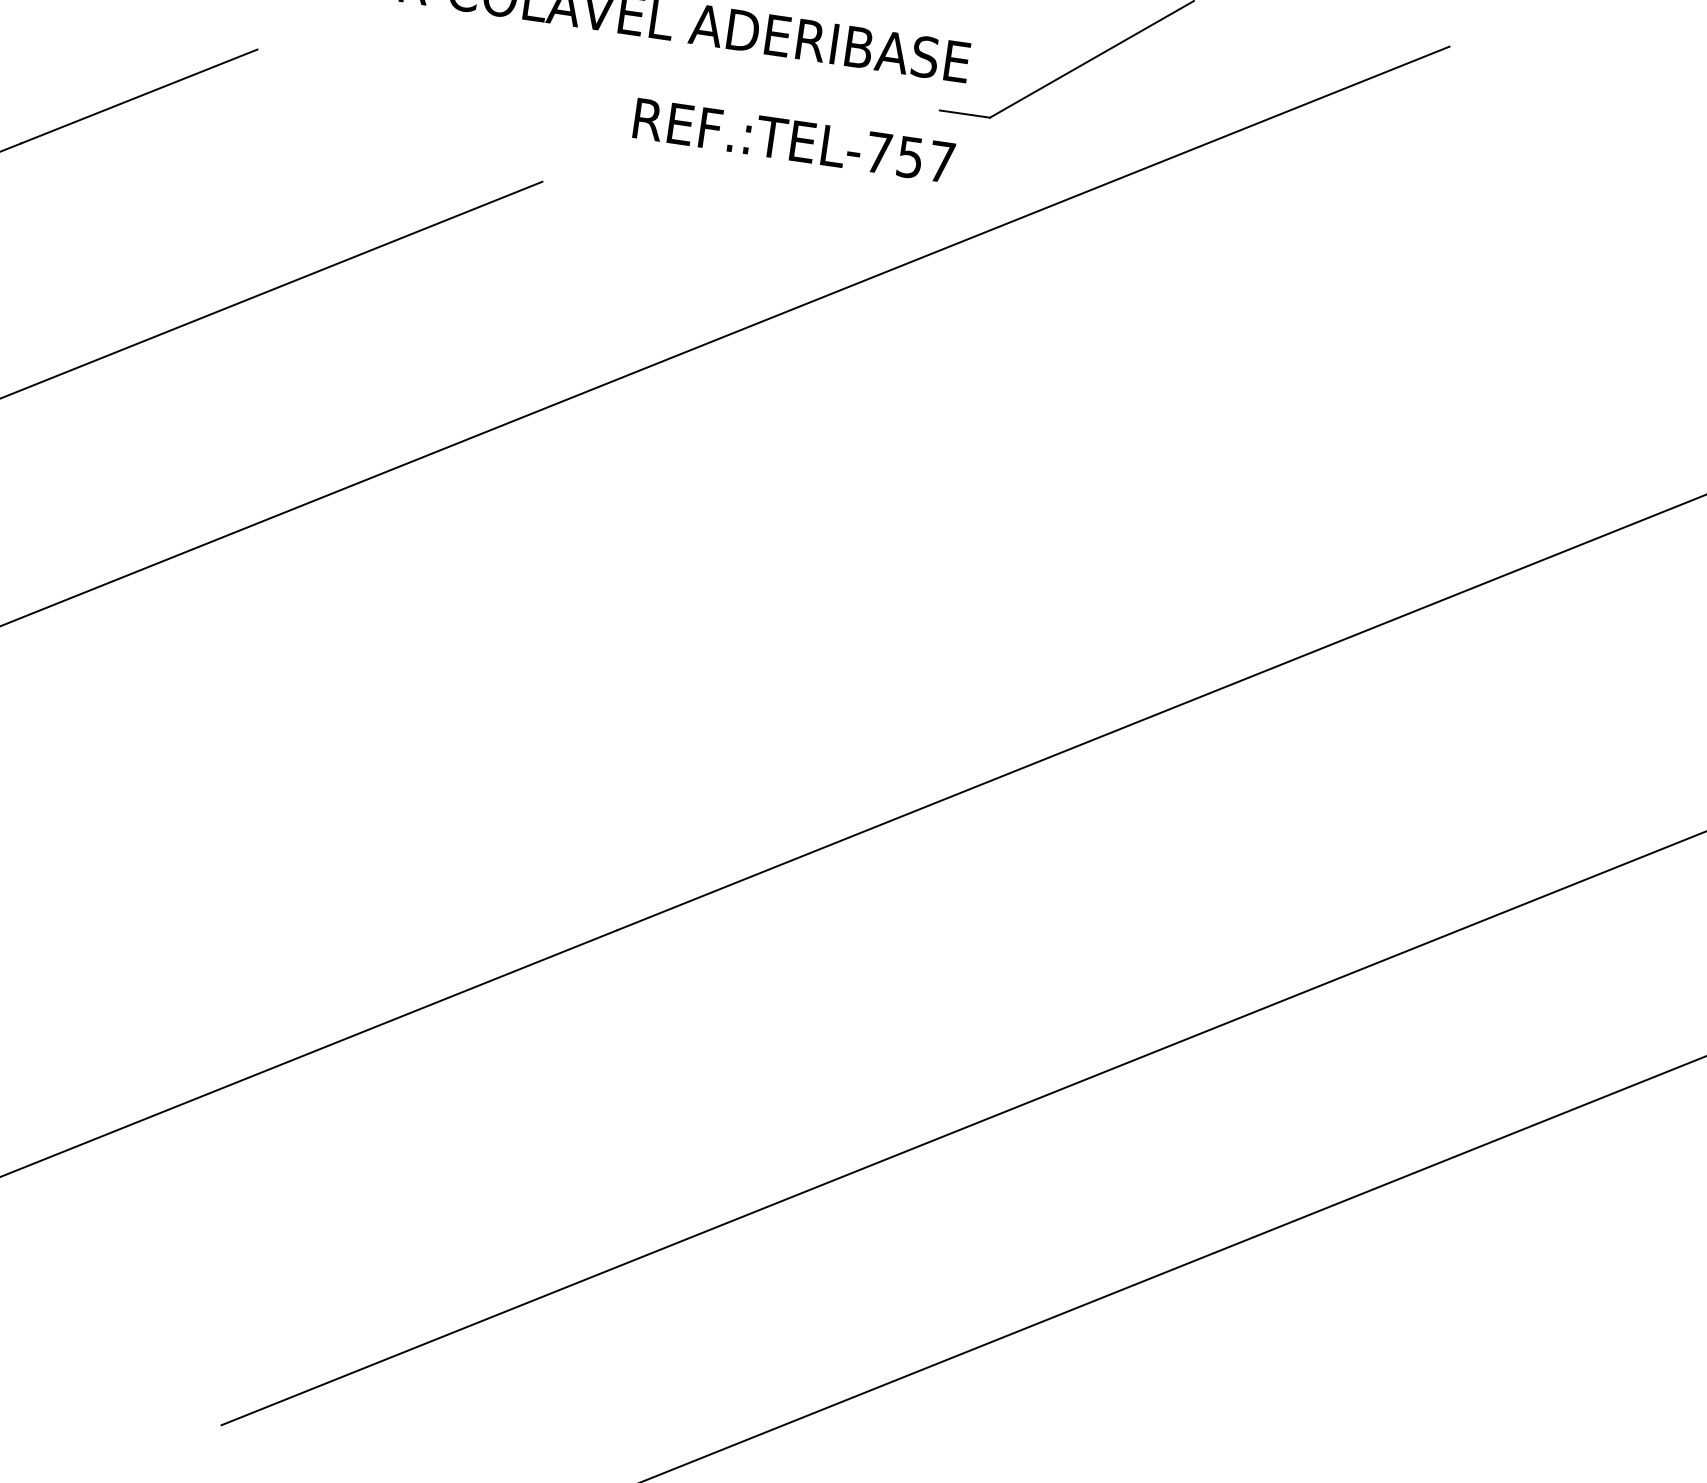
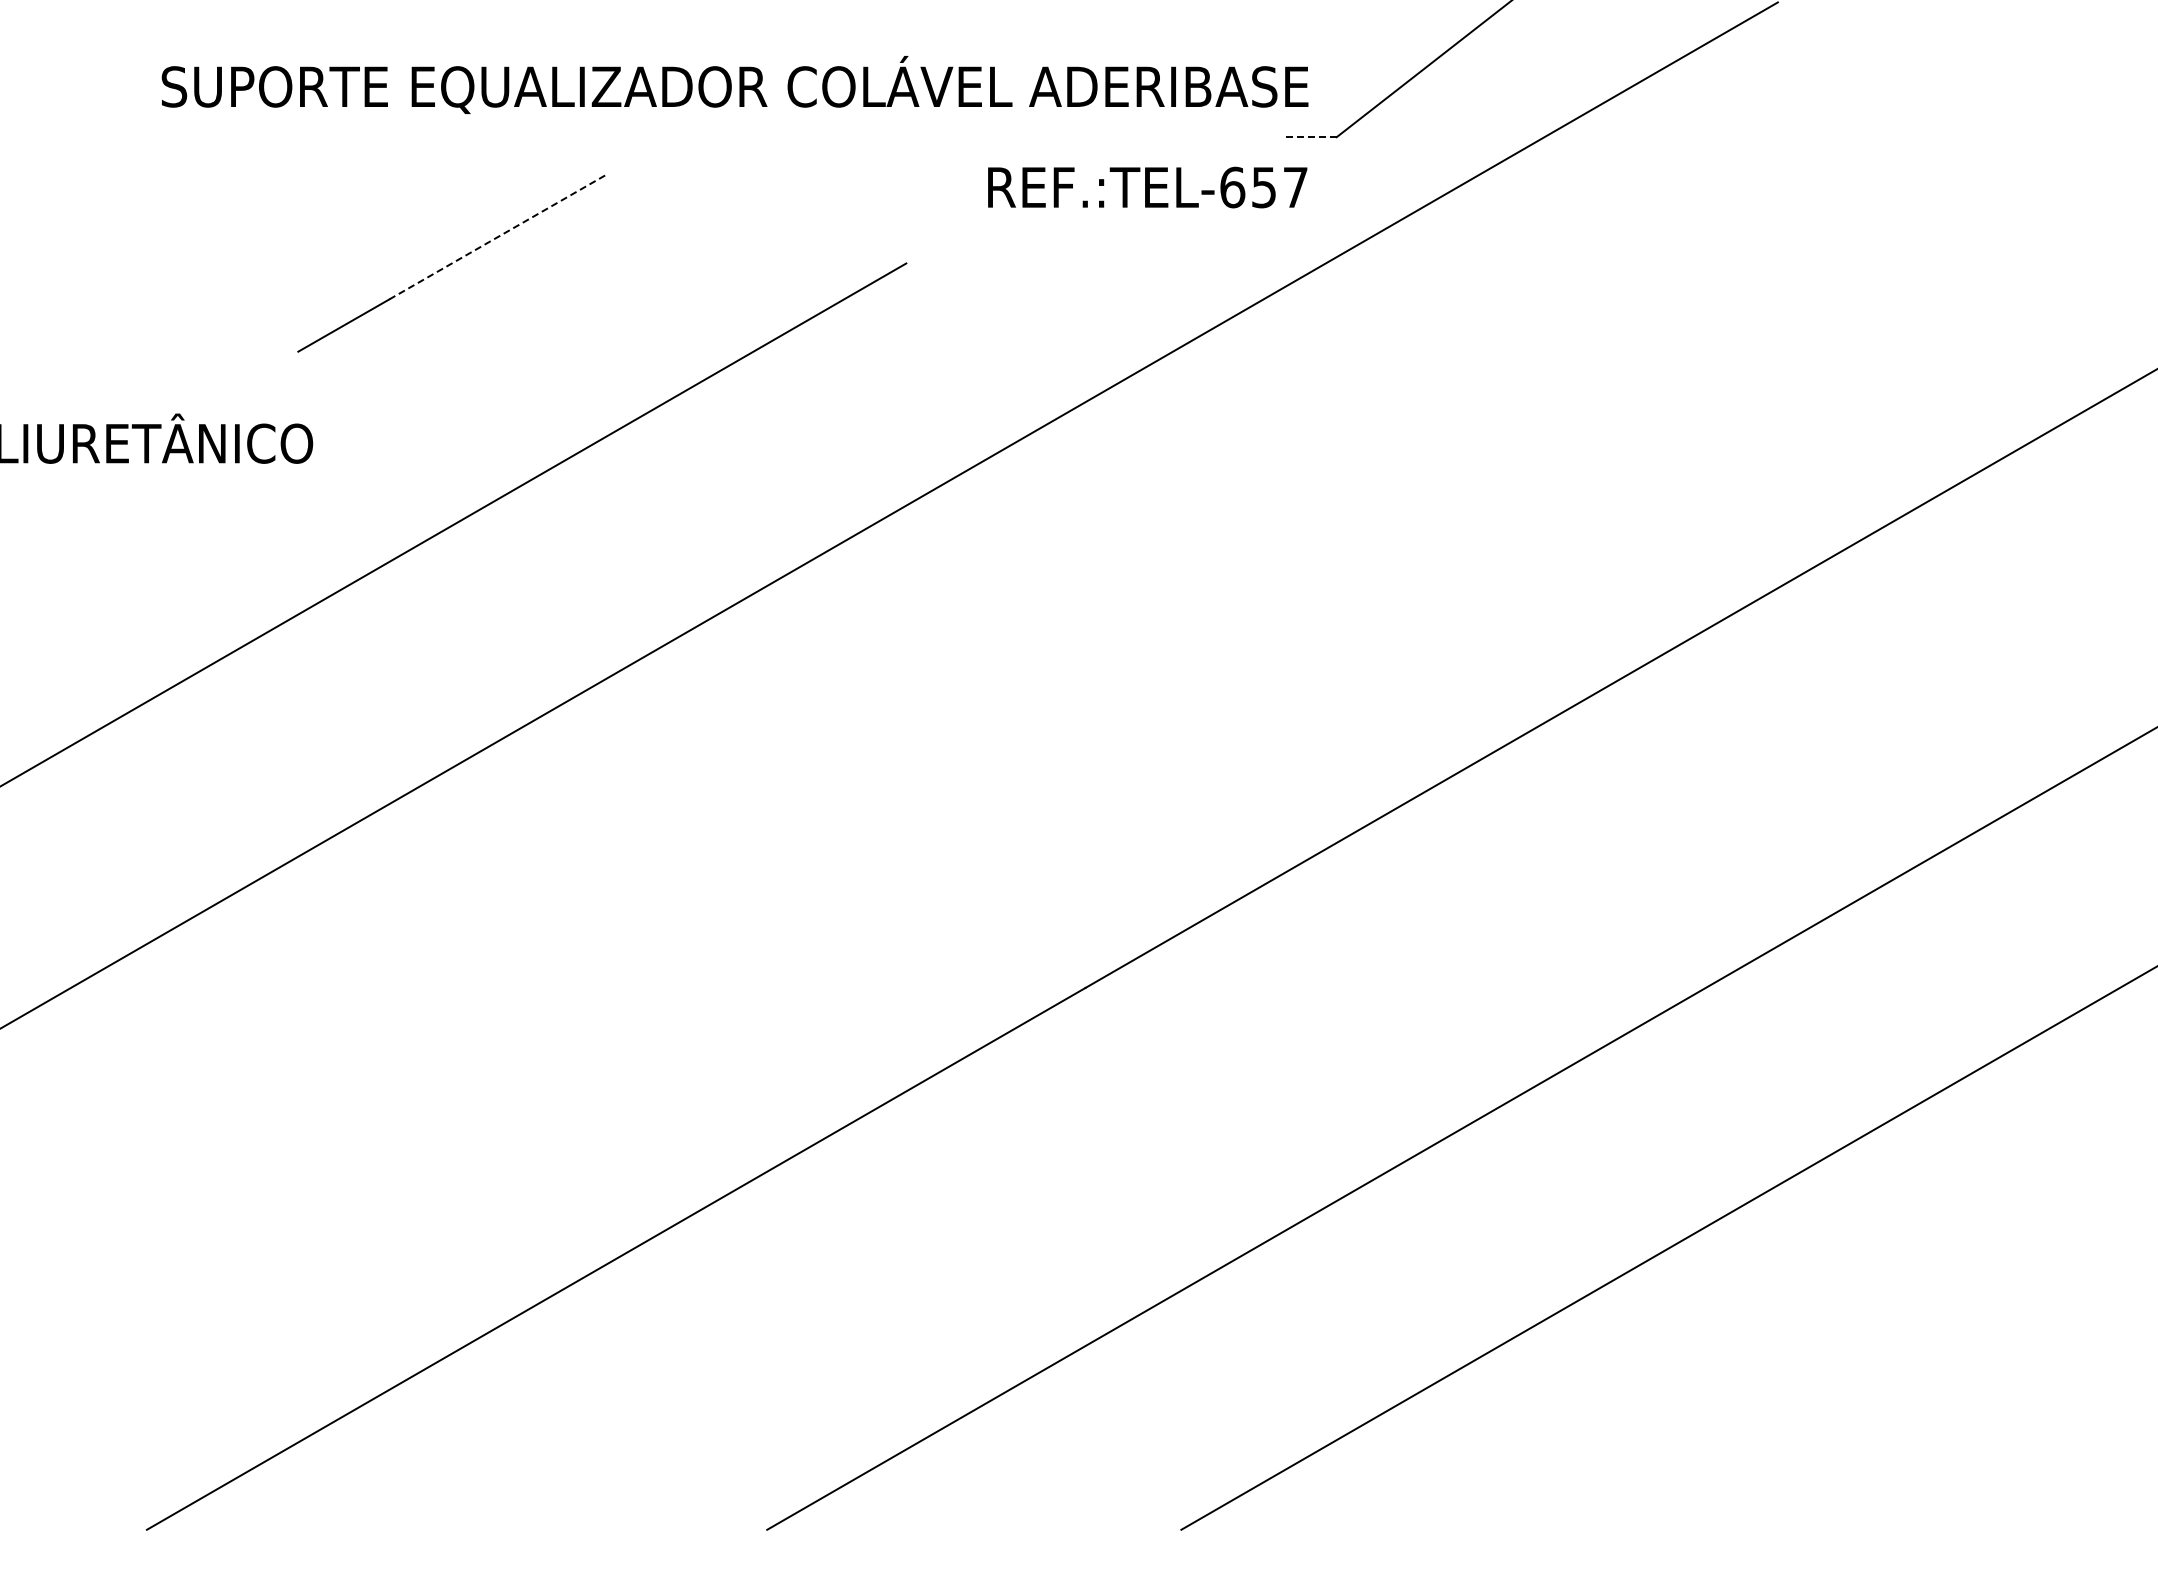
line: (139, 96) -> (498, 236), solid -> dashed
line: (964, 114) -> (1311, 137), solid -> dashed
text: (878, 152) -> (1232, 187), REF.:TEL-757 -> REF.:TEL-657

